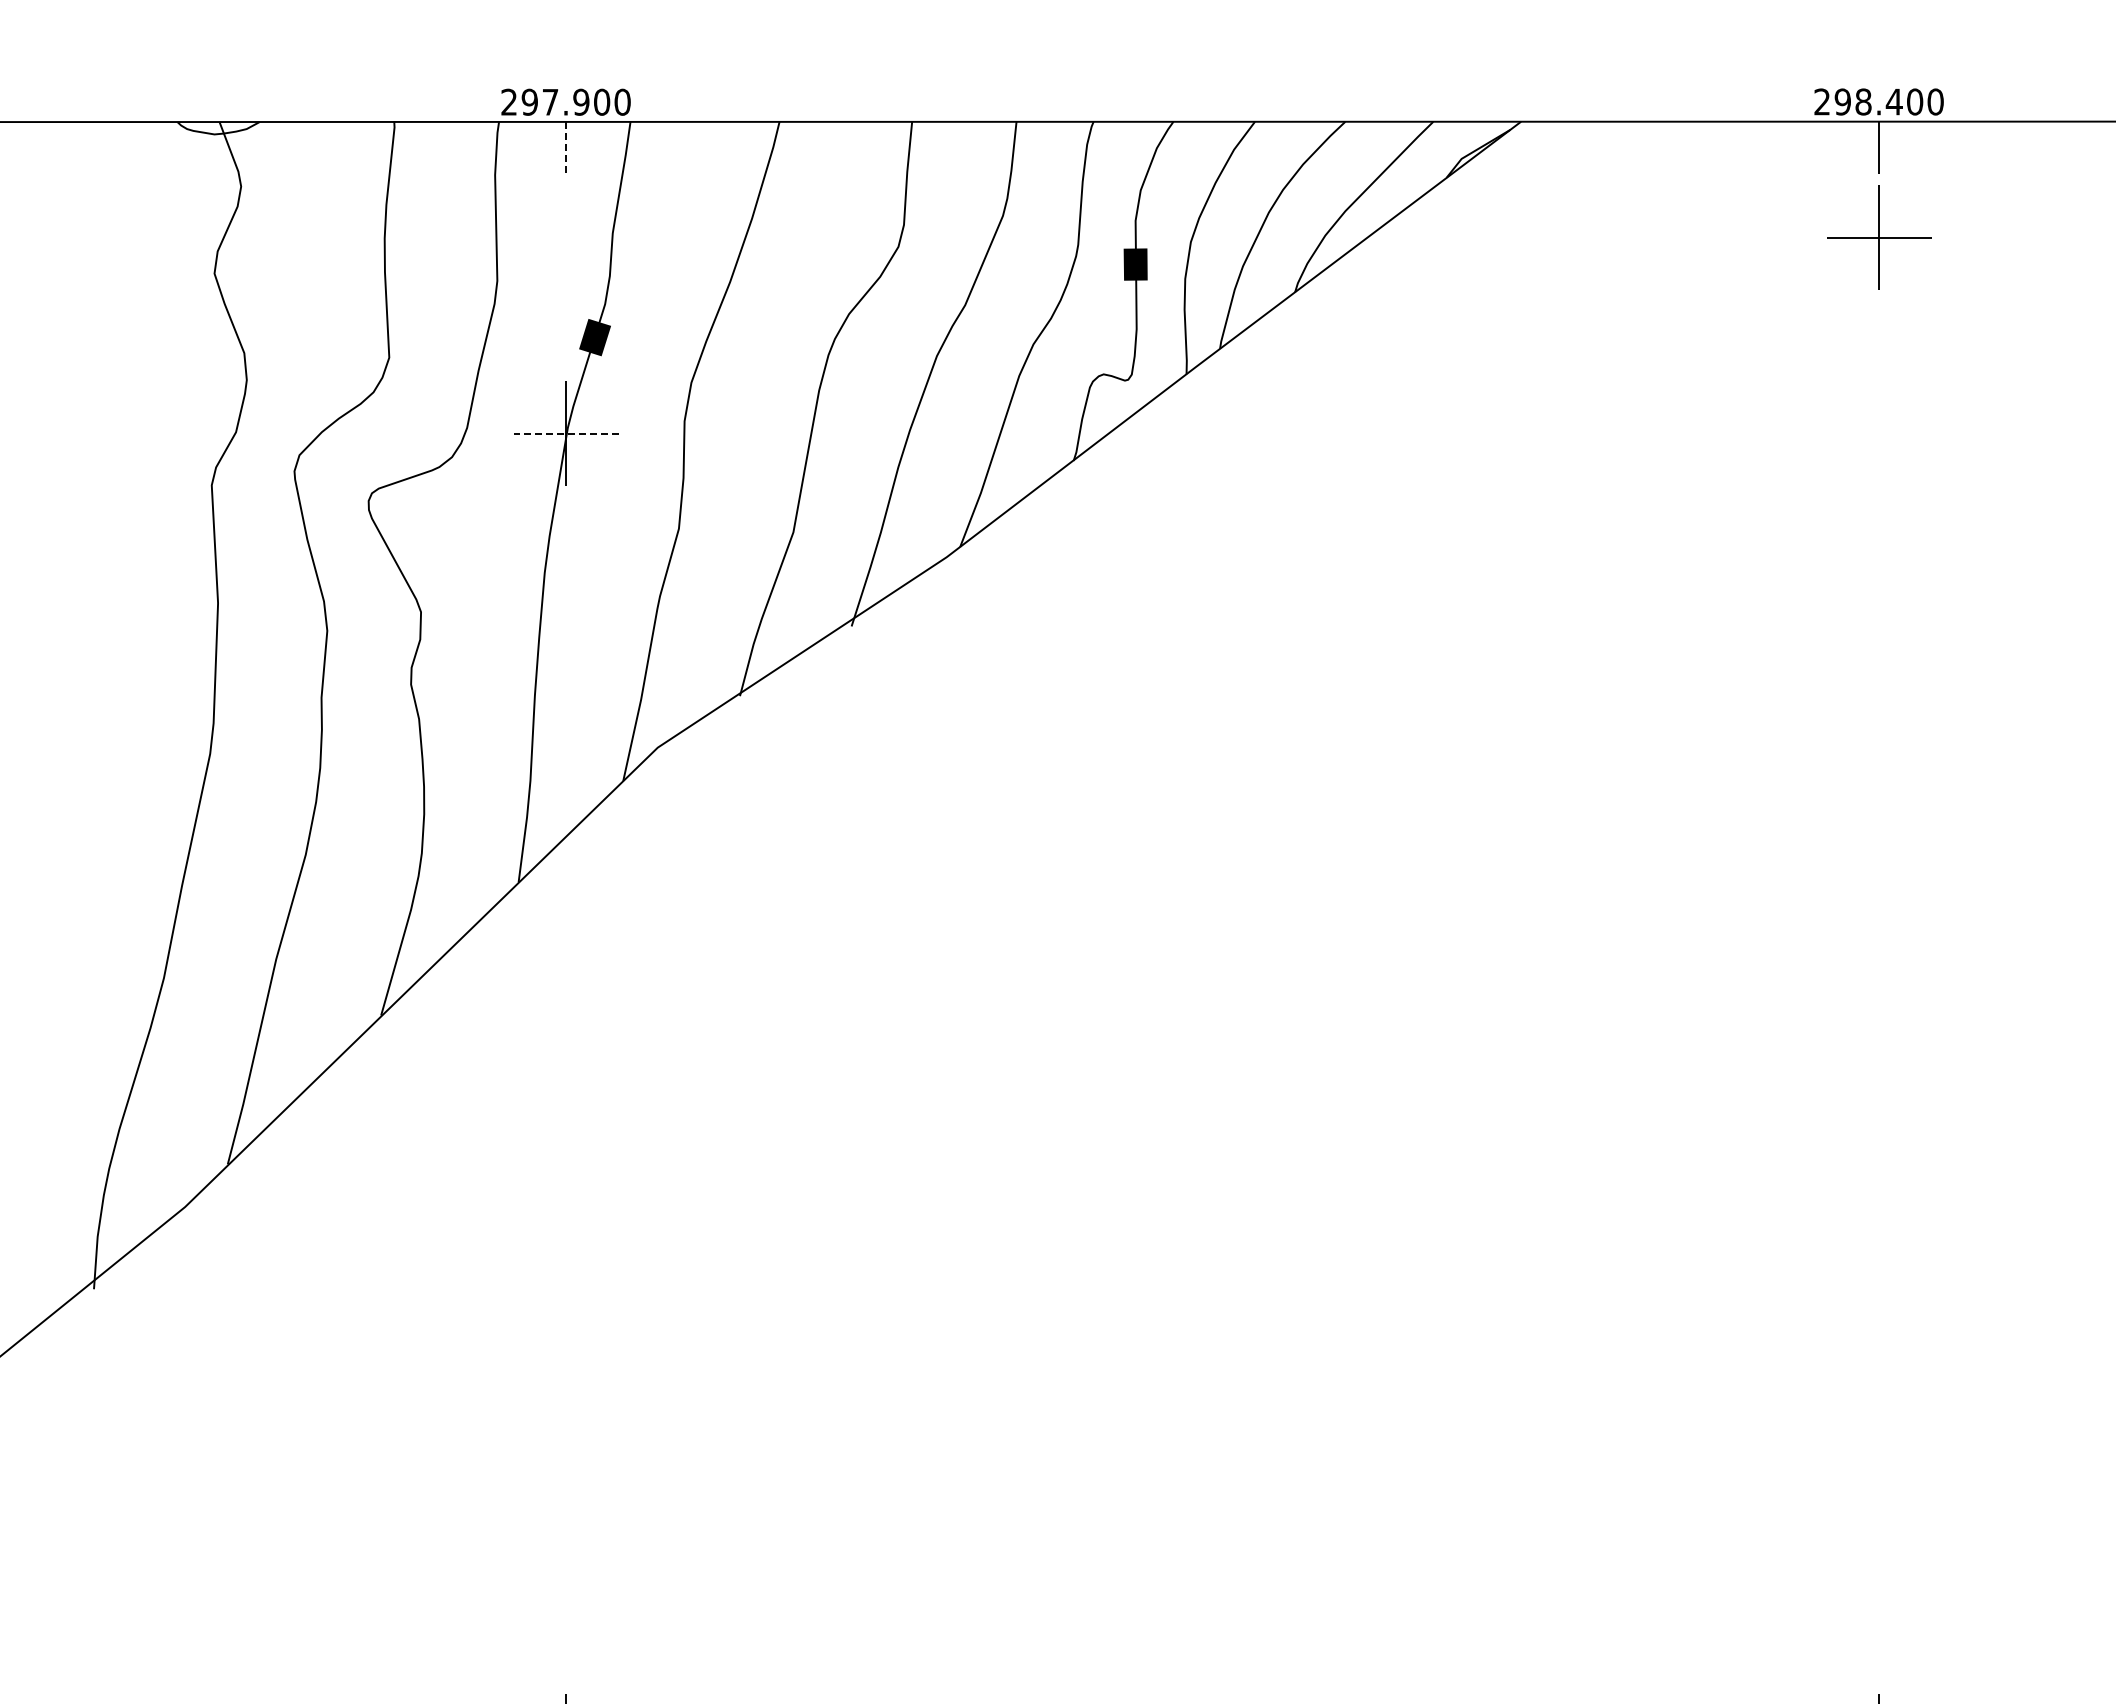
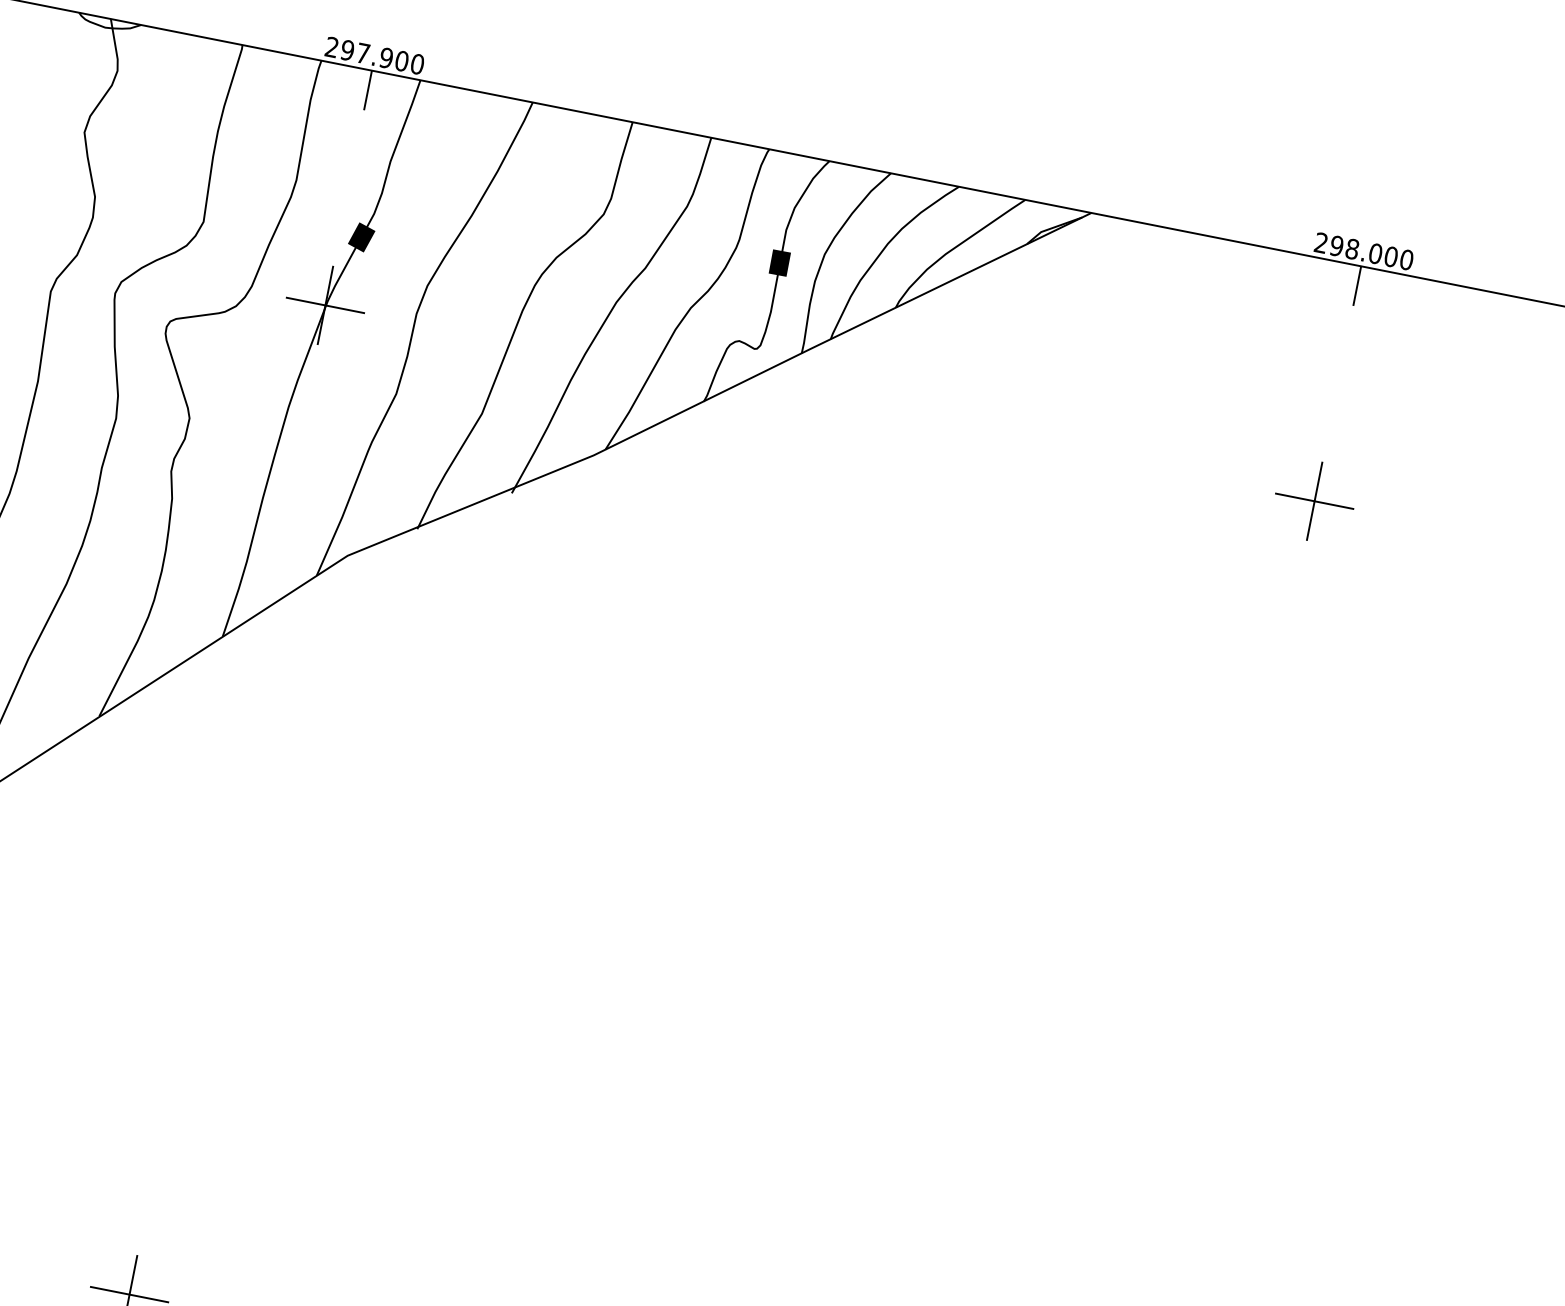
text: (1893, 101) -> (1375, 253), 298.400 -> 298.000
line: (566, 148) -> (368, 90), dashed -> solid
part: (1879, 237) -> (1314, 501), moved
line: (566, 433) -> (325, 305), dashed -> solid

